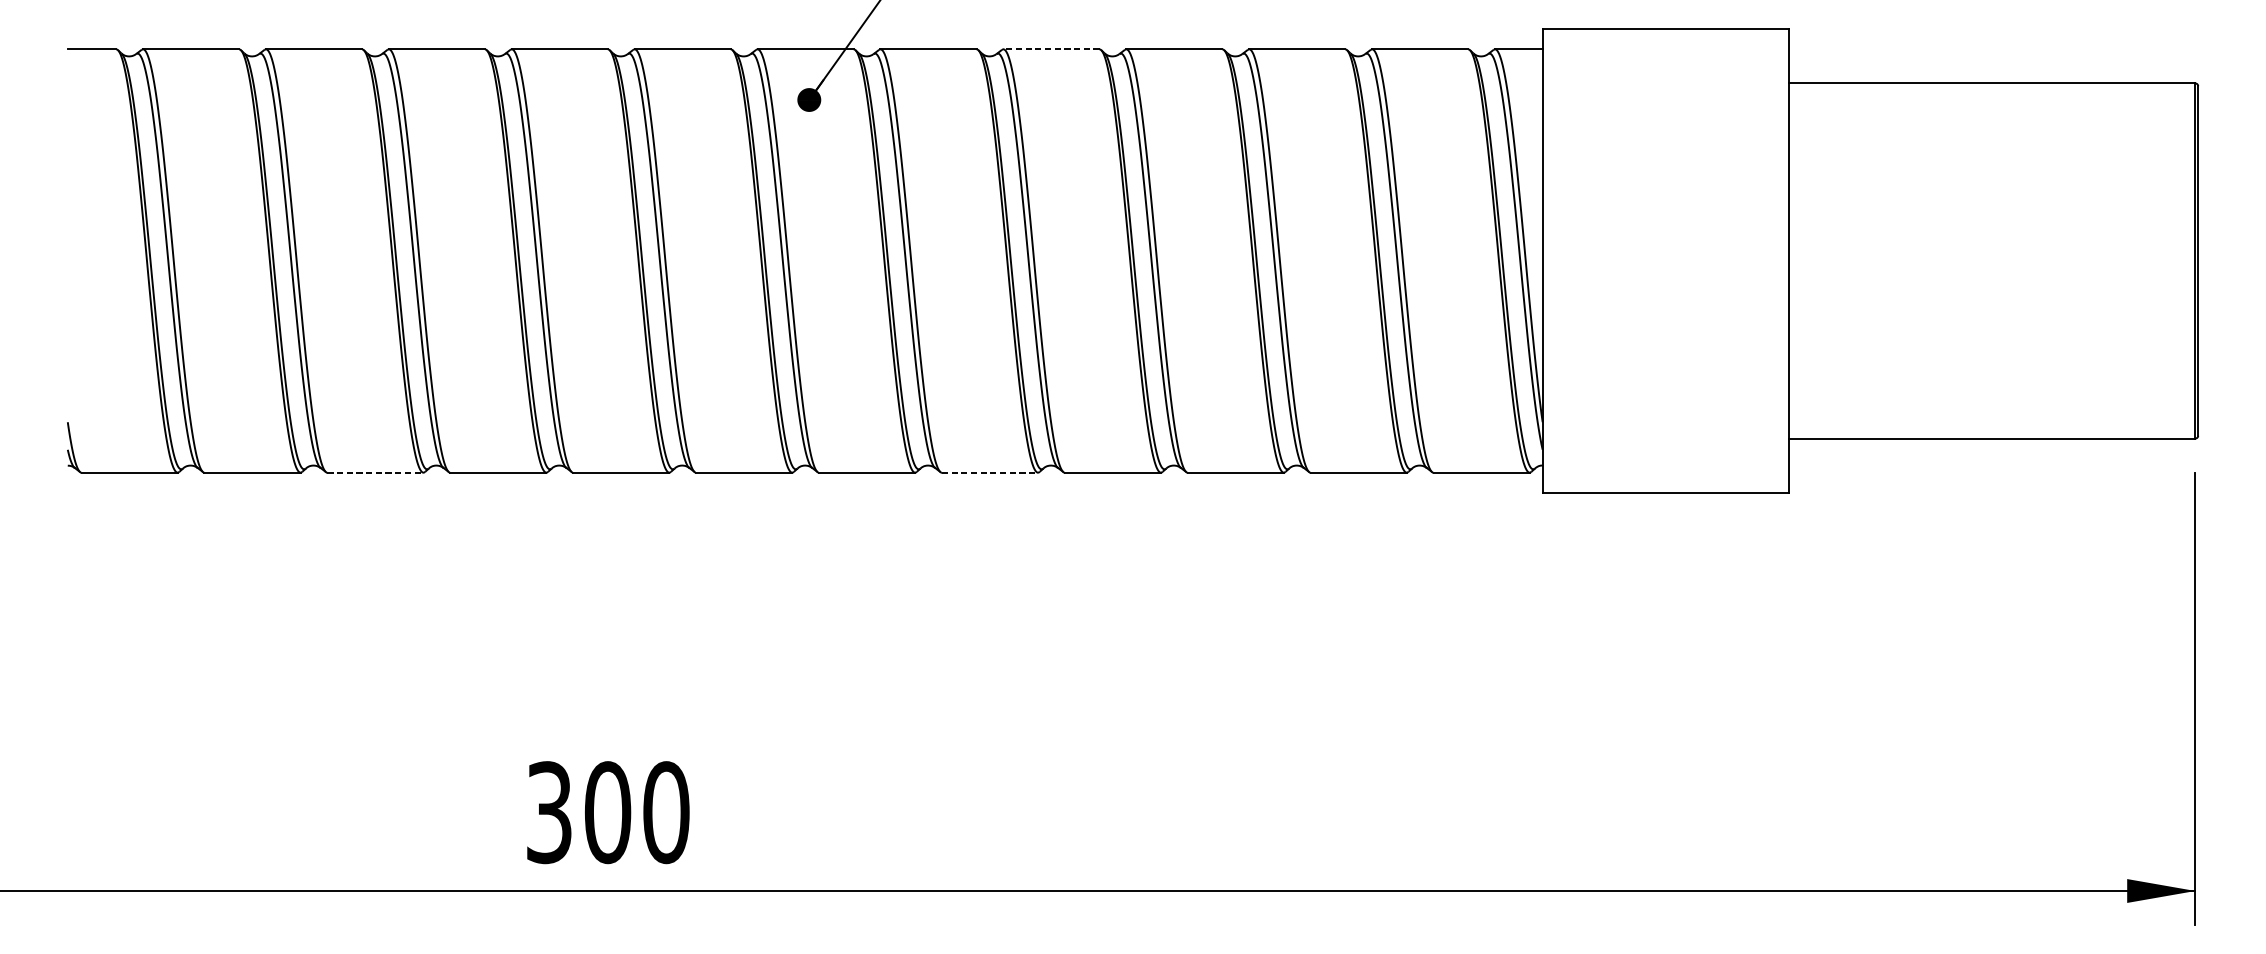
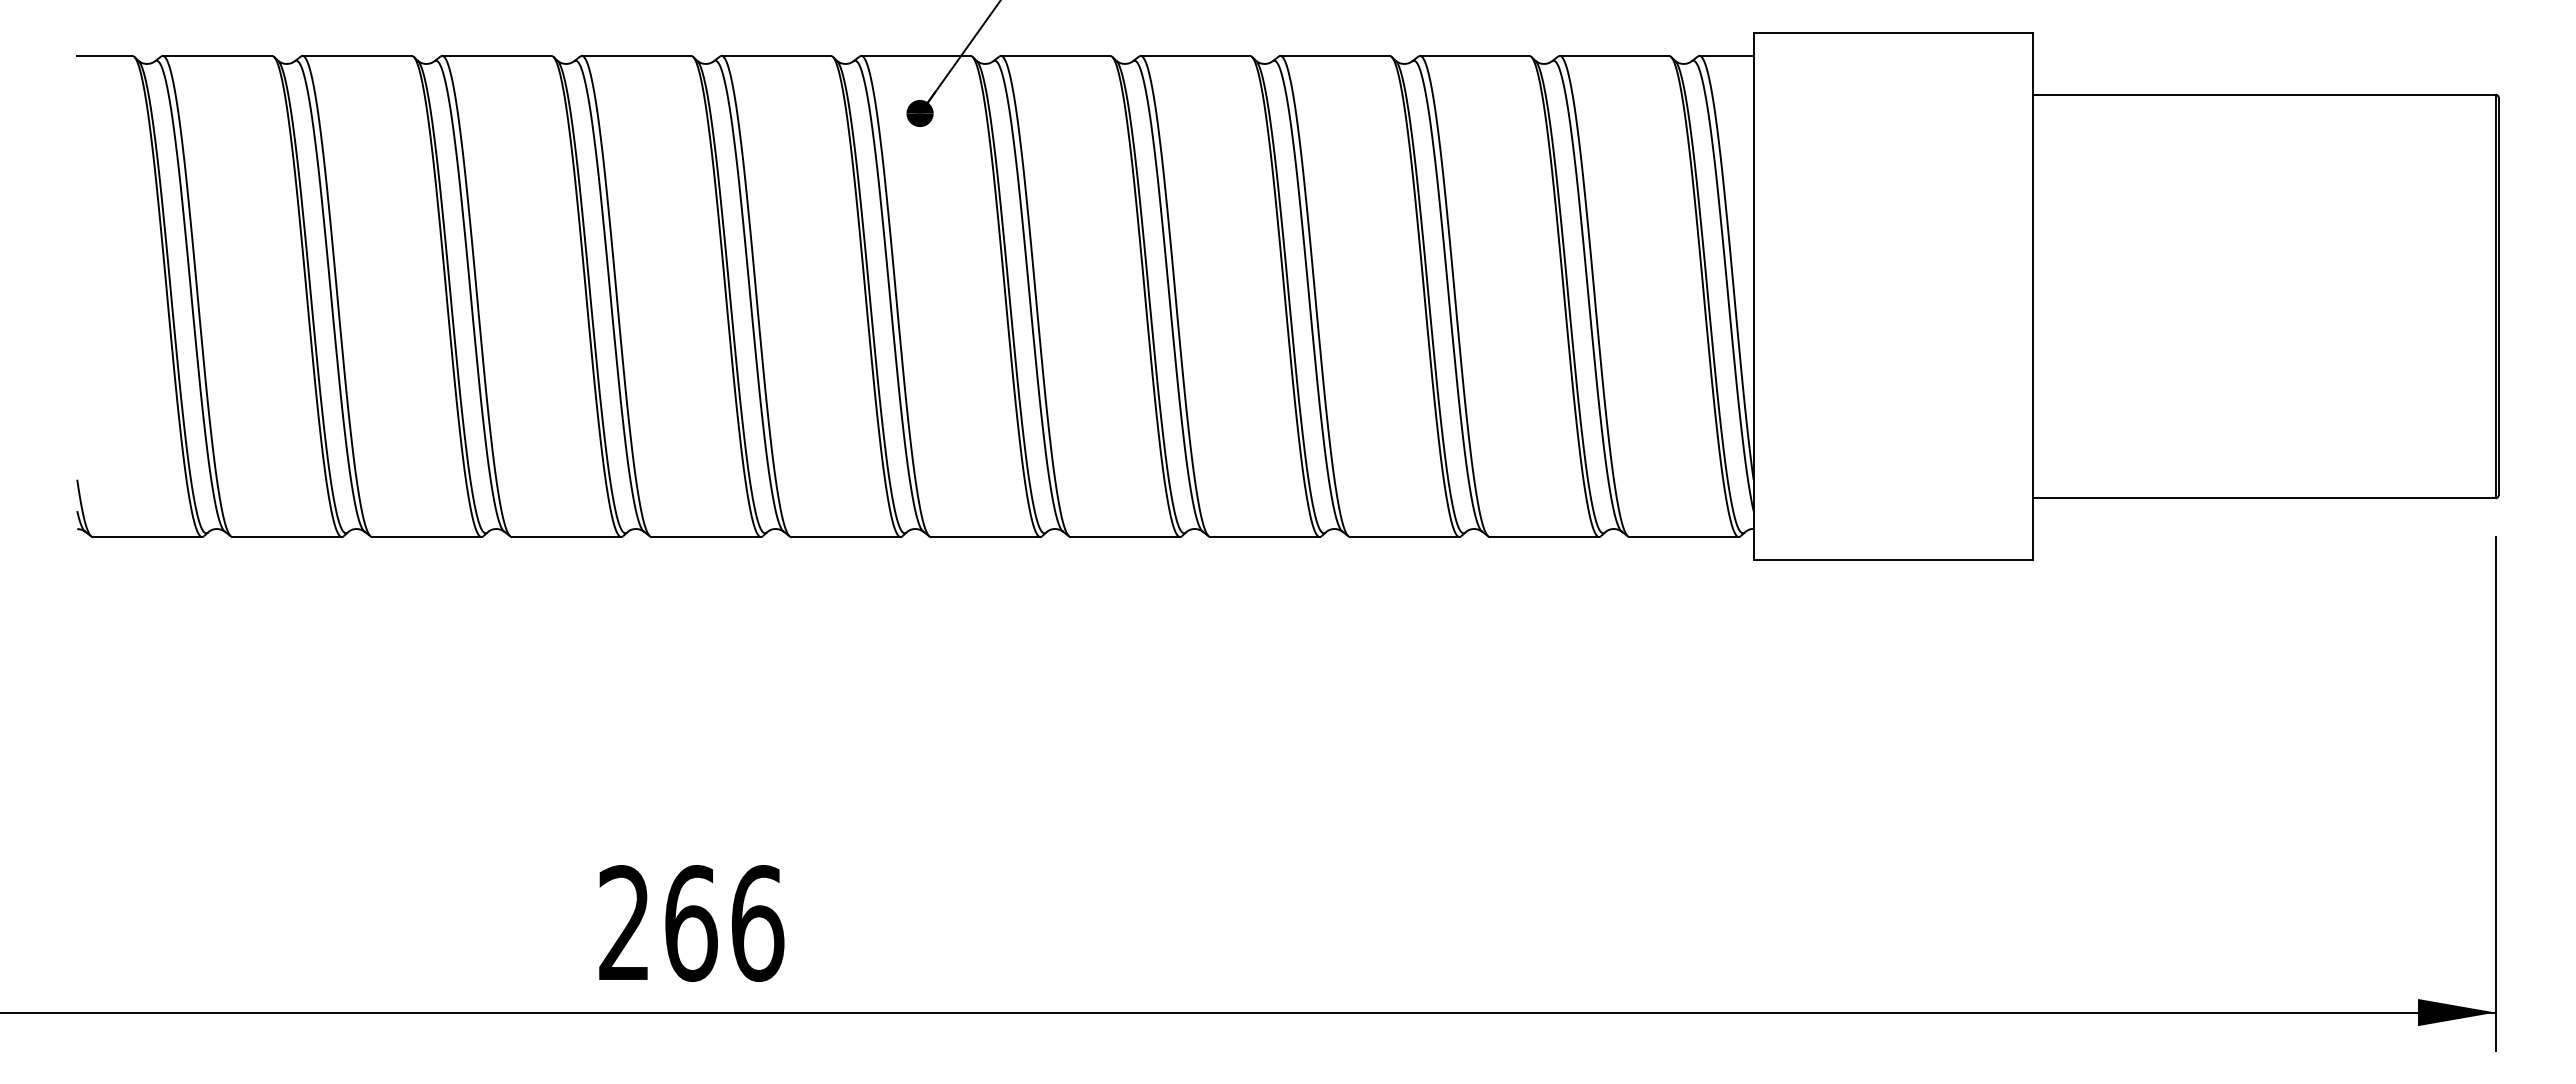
line: (1051, 48) -> (1195, 55), dashed -> solid
line: (375, 473) -> (426, 537), dashed -> solid
line: (990, 473) -> (1125, 537), dashed -> solid
text: (608, 812) -> (691, 923), 300 -> 266

